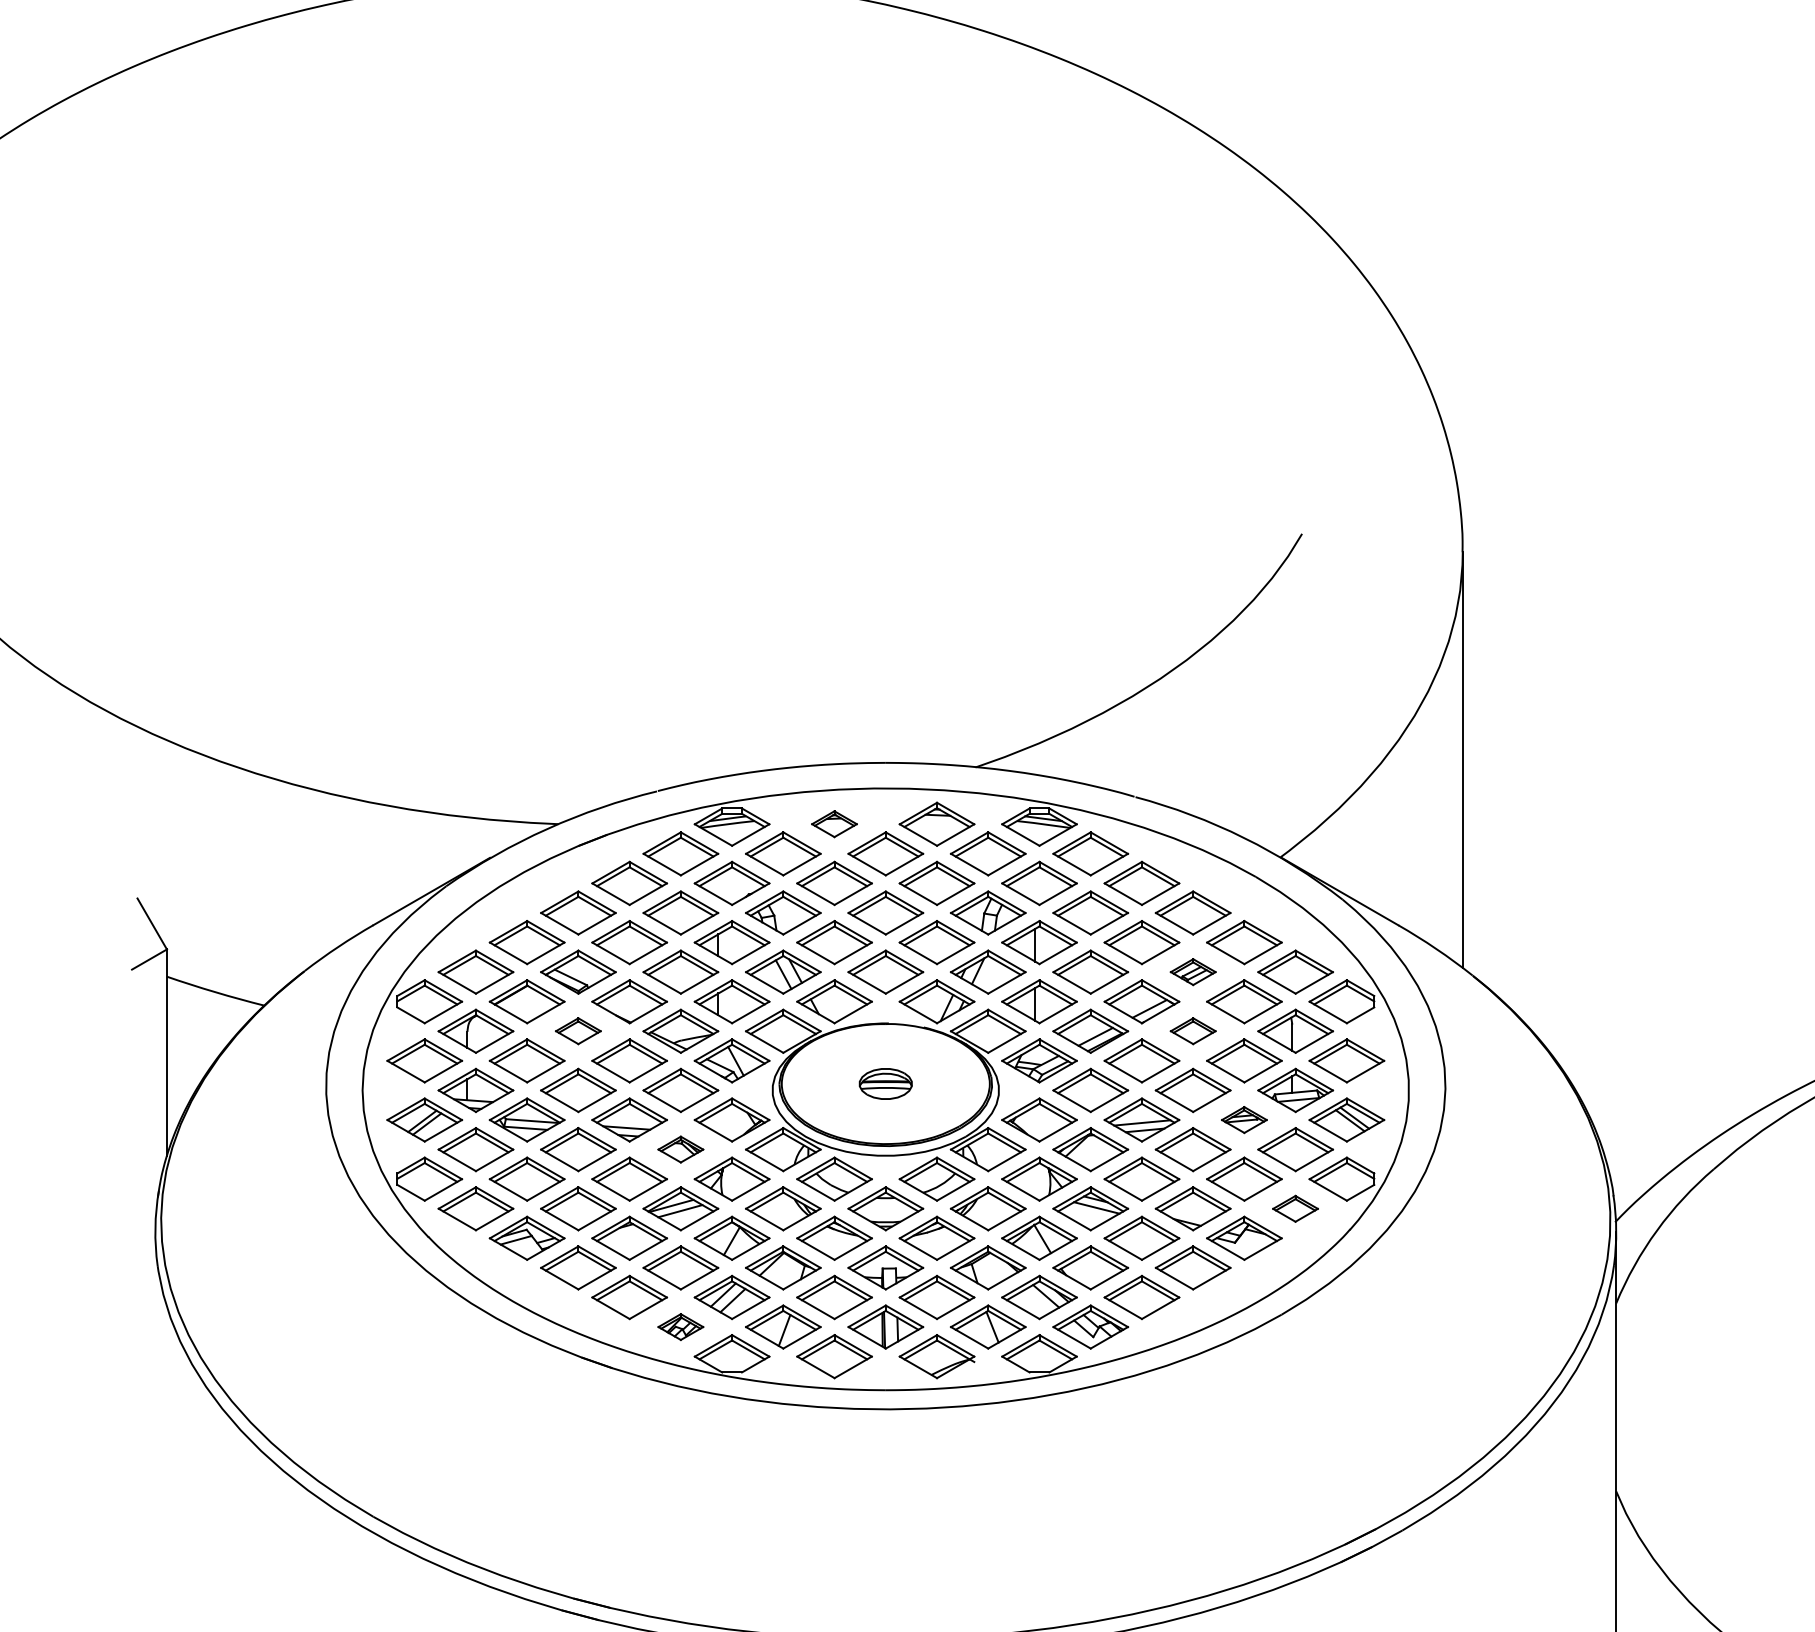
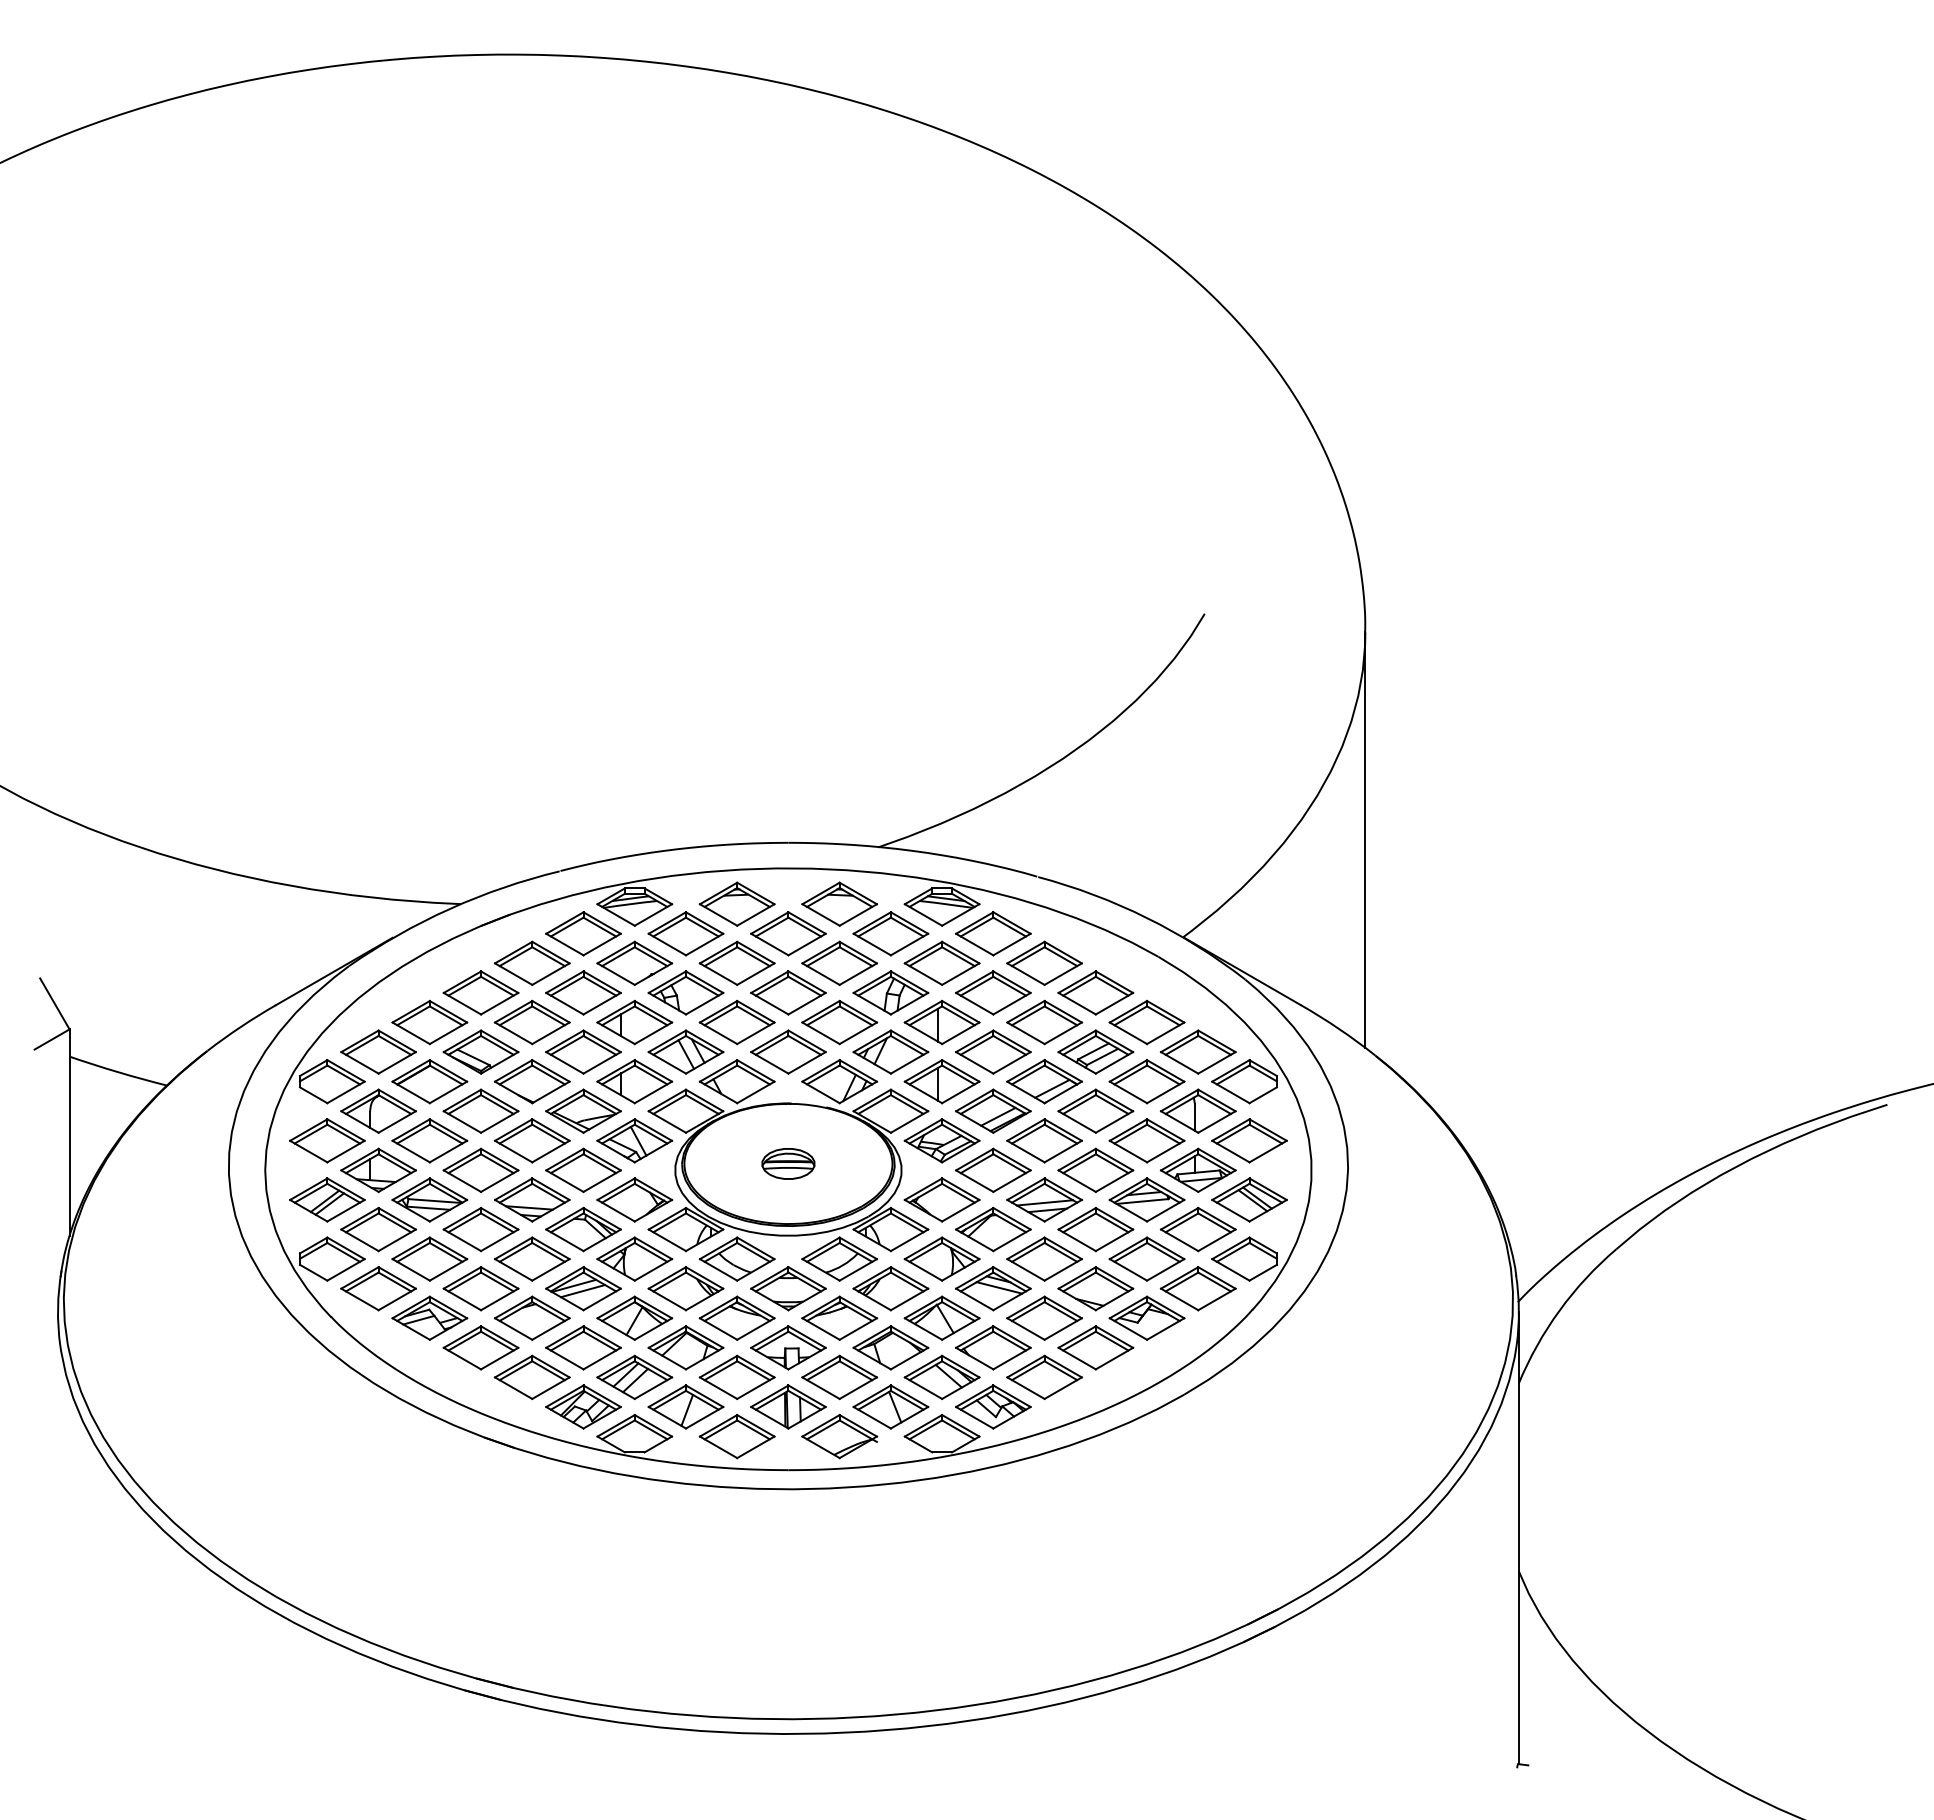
part: (833, 823) -> (736, 903), size x1.67
part: (1192, 971) -> (1095, 1051), size x1.67
part: (577, 1030) -> (480, 1110), size x1.67
part: (1192, 1030) -> (1095, 1110), size x1.67
part: (1243, 1119) -> (1146, 1199), size x1.67
part: (680, 1149) -> (583, 1229), size x1.67
part: (1294, 1208) -> (1197, 1288), size x1.67
part: (680, 1326) -> (583, 1406), size x1.67

